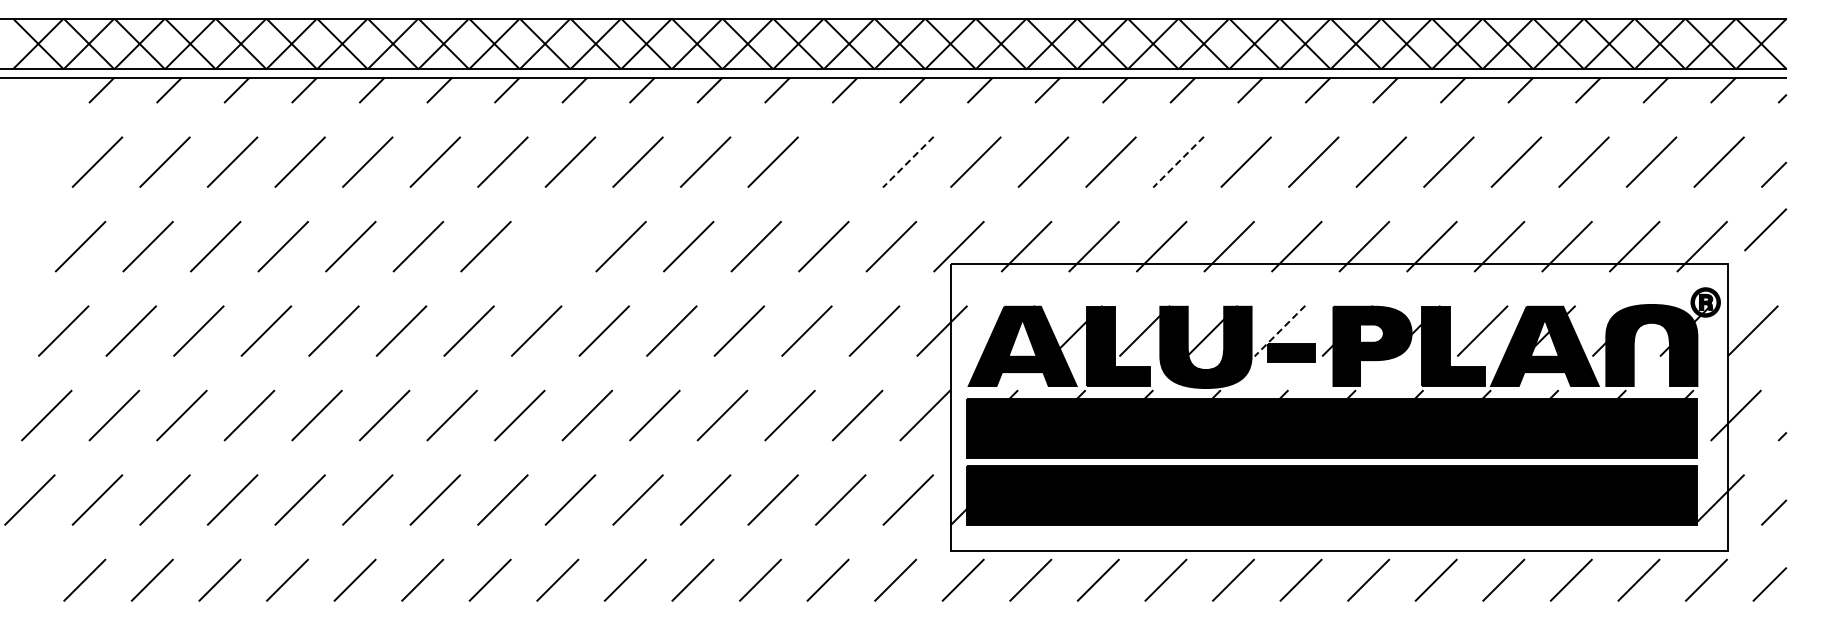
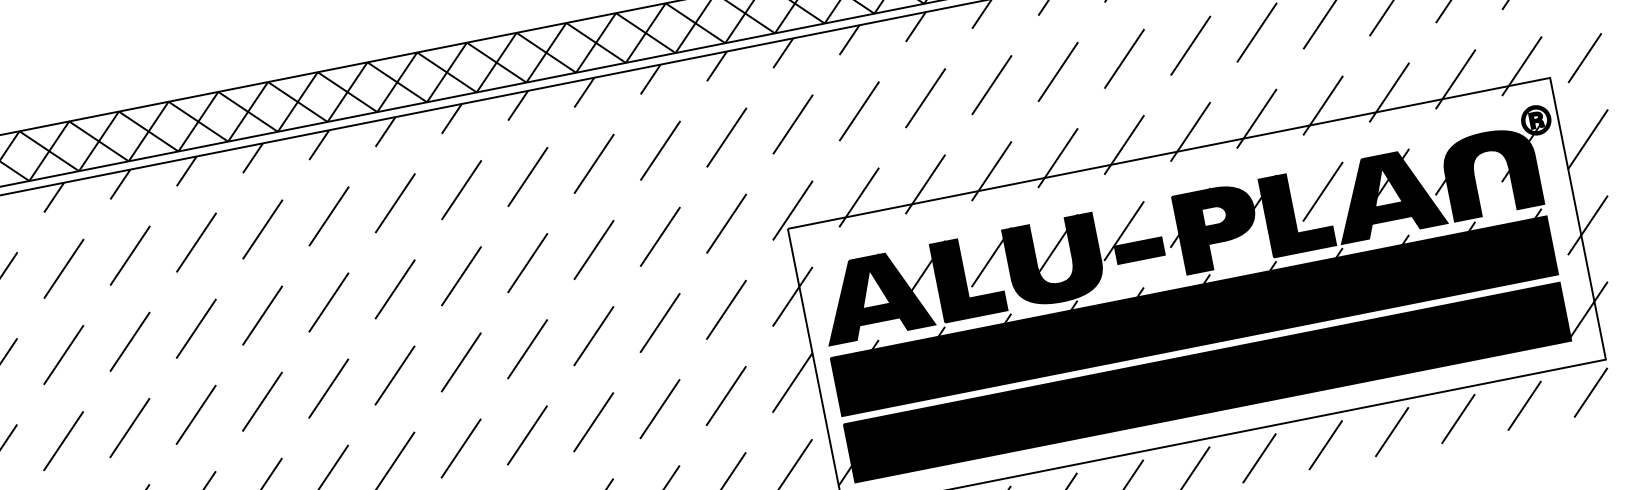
line: (840, 161) -> (660, 150), added
line: (908, 162) -> (727, 137), dashed -> solid
line: (1178, 162) -> (991, 85), dashed -> solid
line: (1765, 229) -> (1584, 57), moved
line: (553, 246) -> (395, 289), added
line: (1279, 331) -> (1123, 231), dashed -> solid

